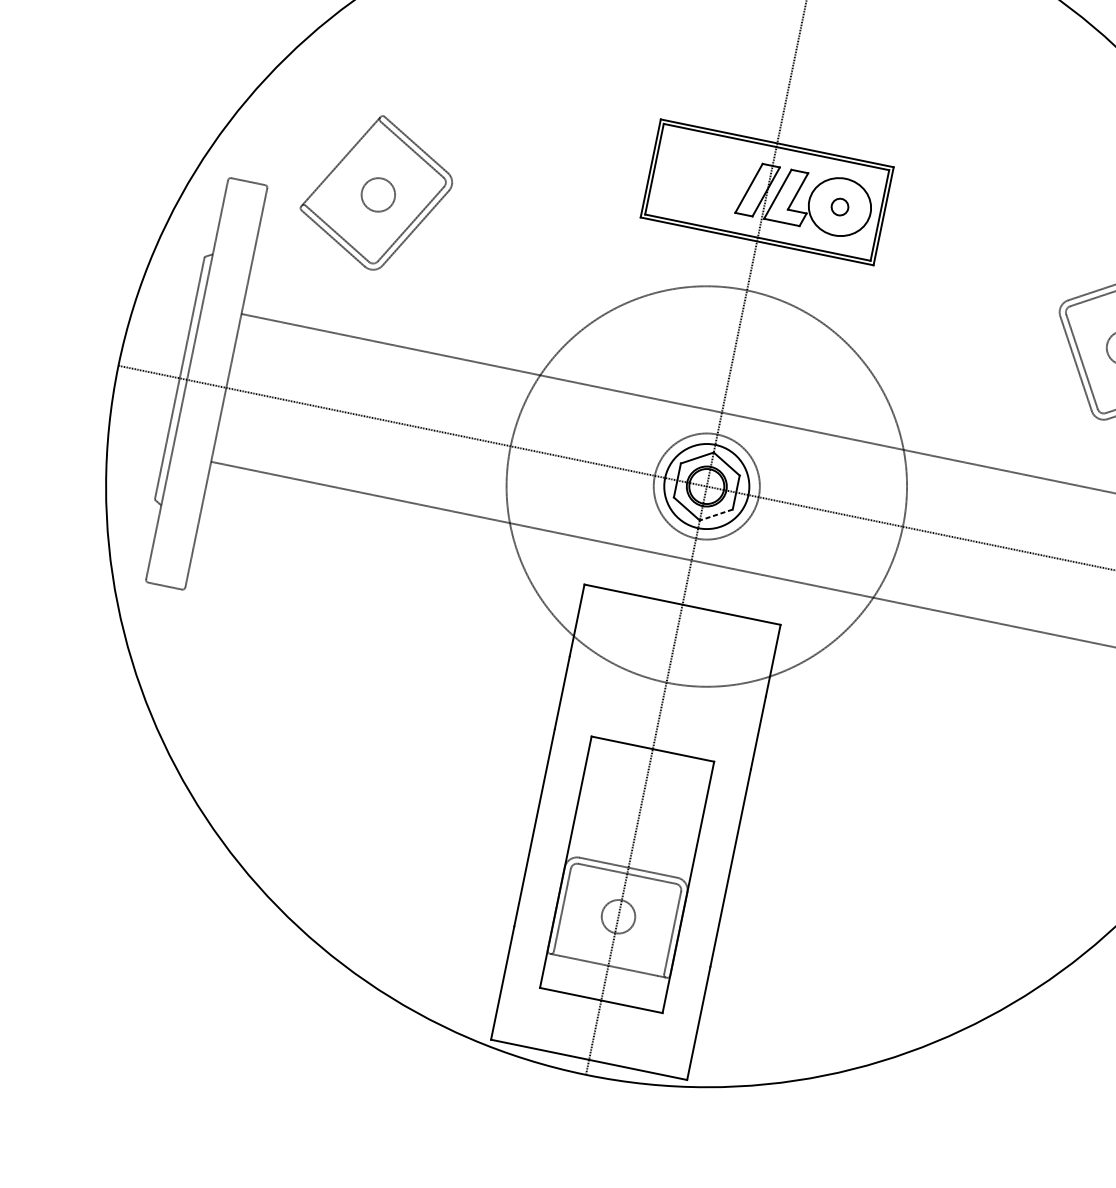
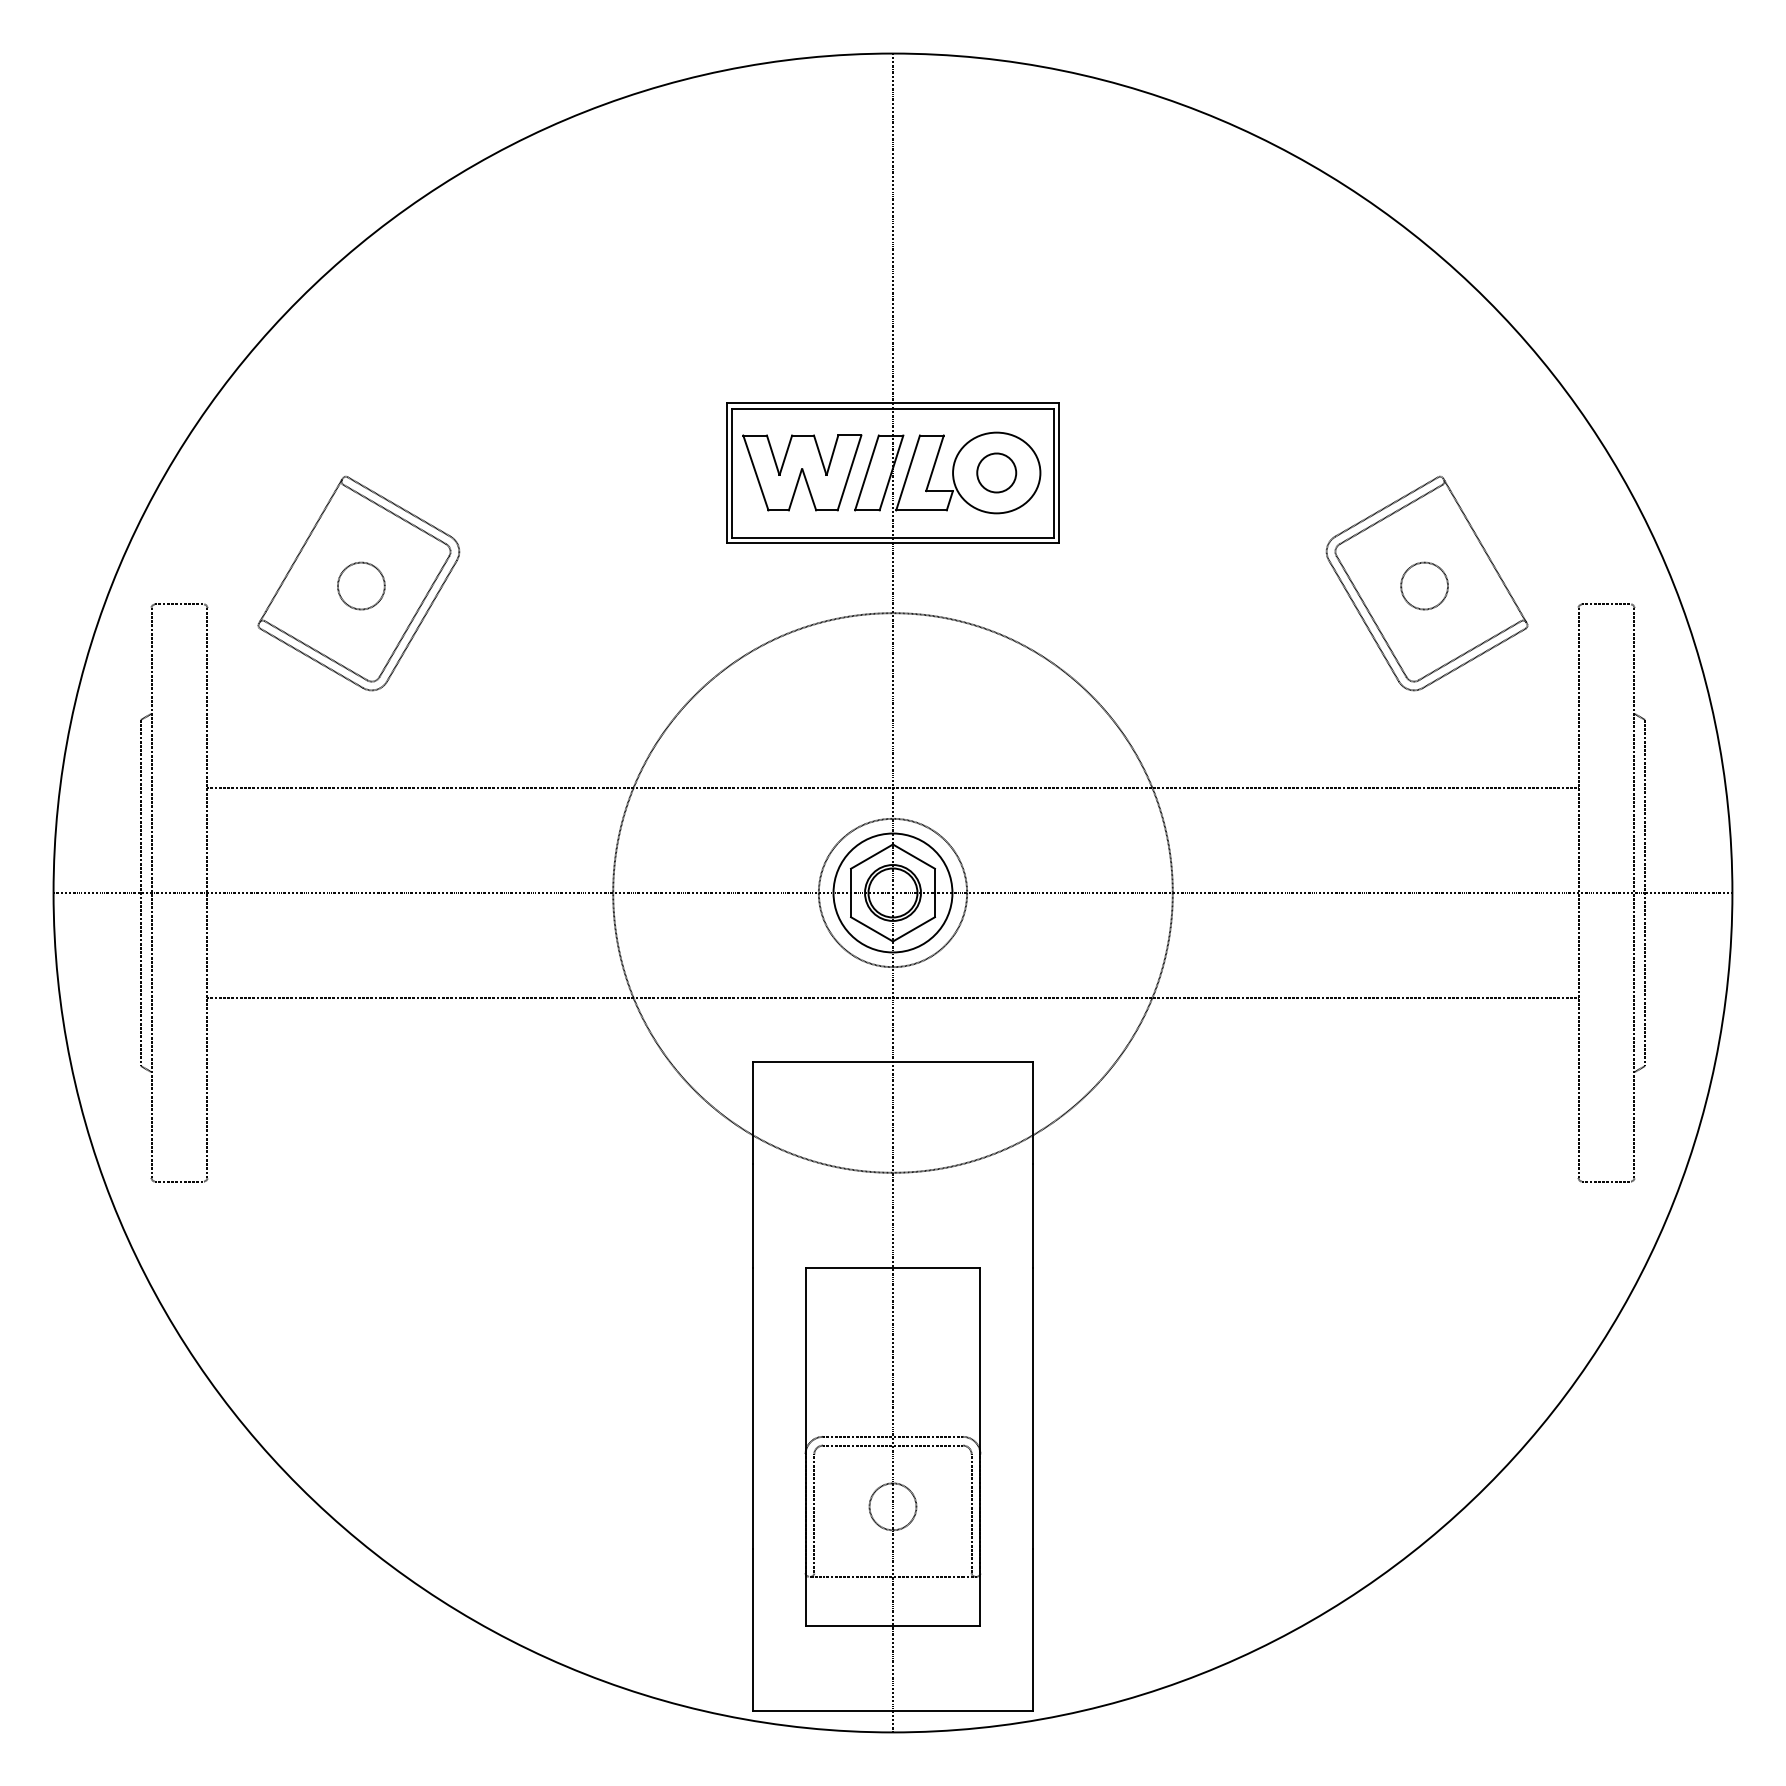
part: (703, 178) -> (802, 472), added
part: (839, 206) -> (996, 472), size x1.67
line: (715, 515) -> (913, 929), dashed -> solid

